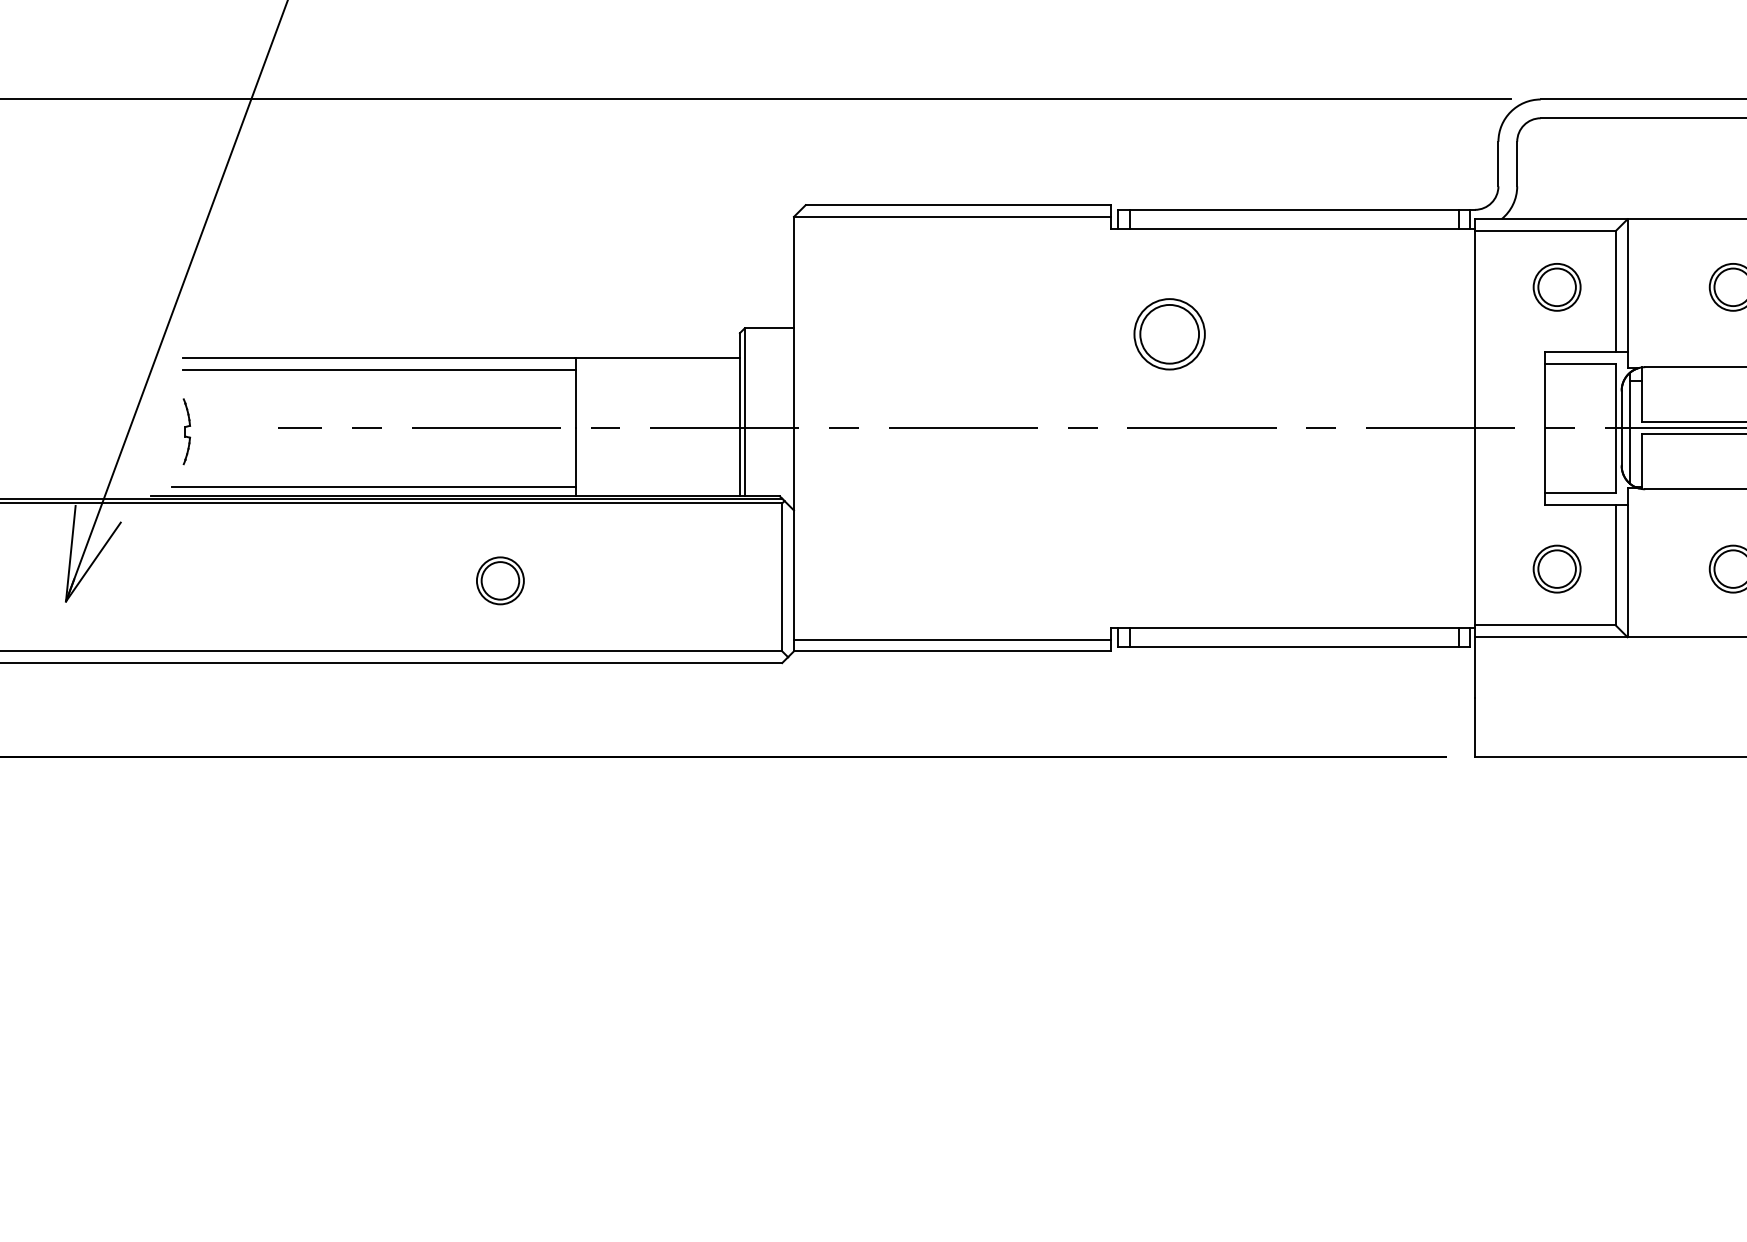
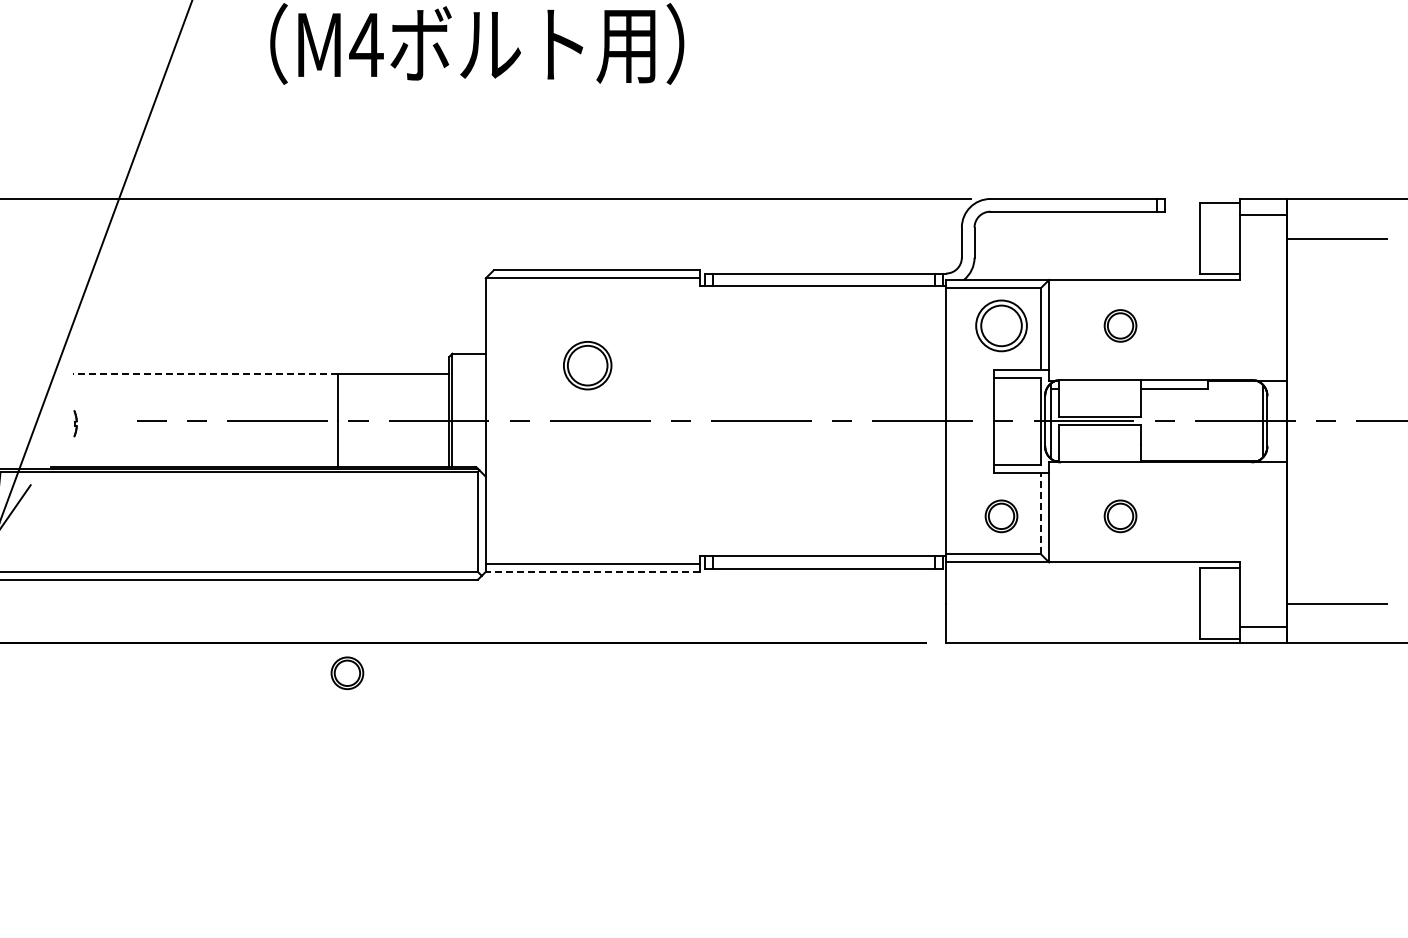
part: (1557, 286) -> (1001, 325), size x1.6
part: (1169, 334) -> (587, 365), moved
line: (379, 357) -> (205, 373), solid -> dashed
line: (379, 369) -> (205, 381), removed
part: (186, 431) -> (75, 423), size x0.6
line: (373, 486) -> (201, 460), removed
line: (1616, 564) -> (1041, 513), solid -> dashed
part: (500, 579) -> (347, 672), moved
line: (951, 650) -> (592, 571), solid -> dashed

